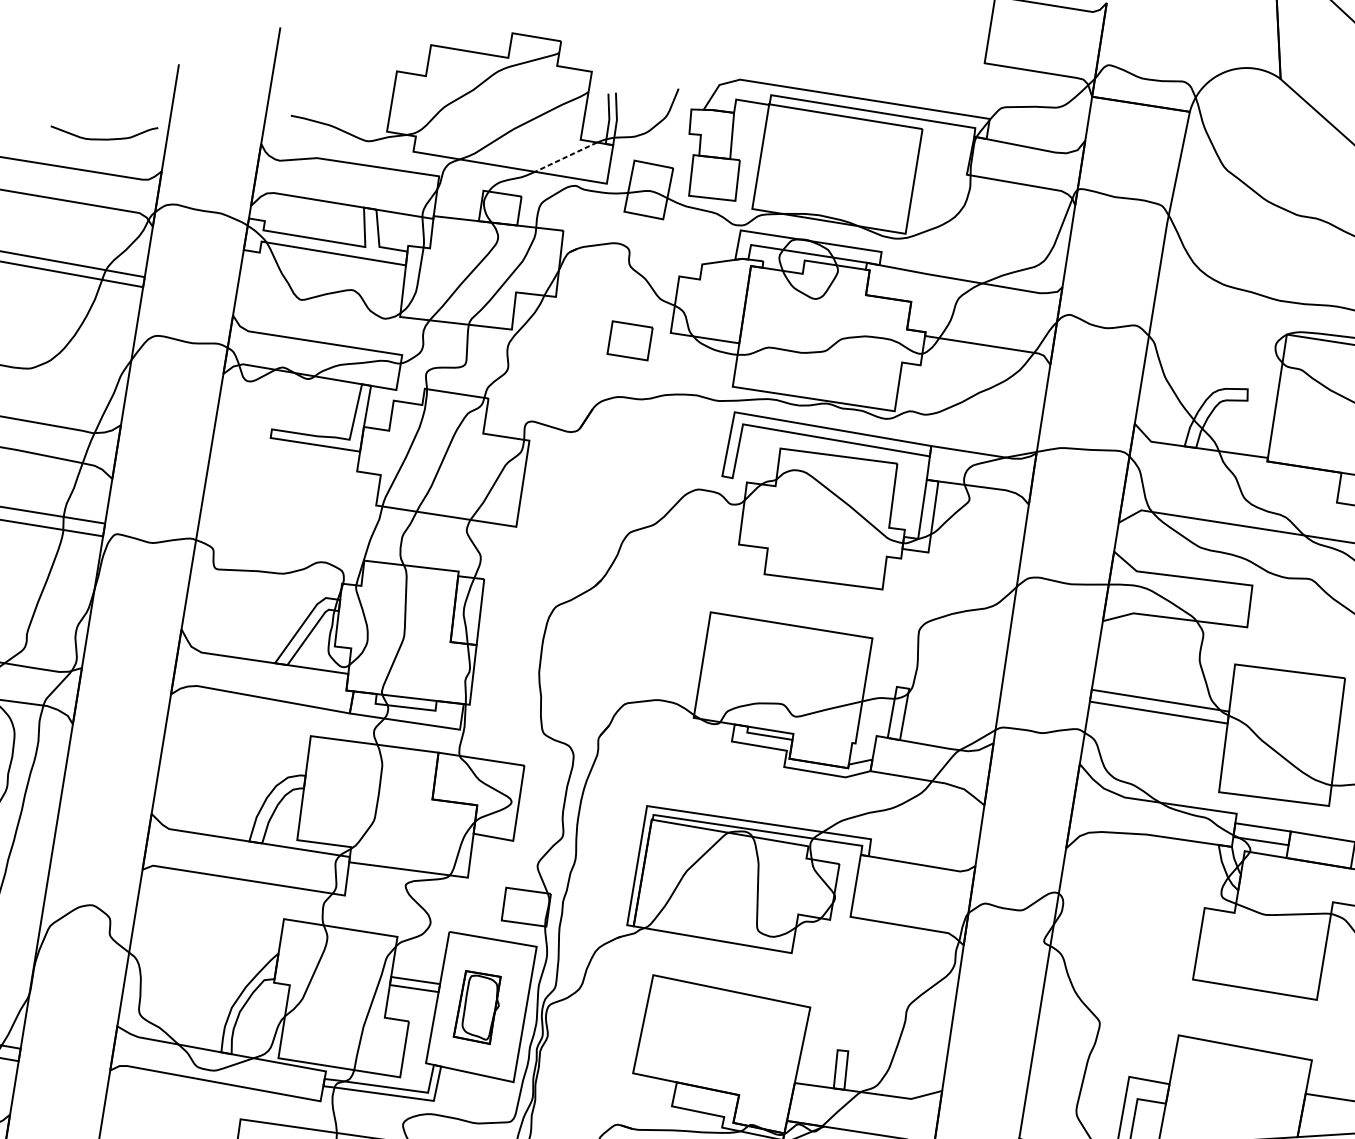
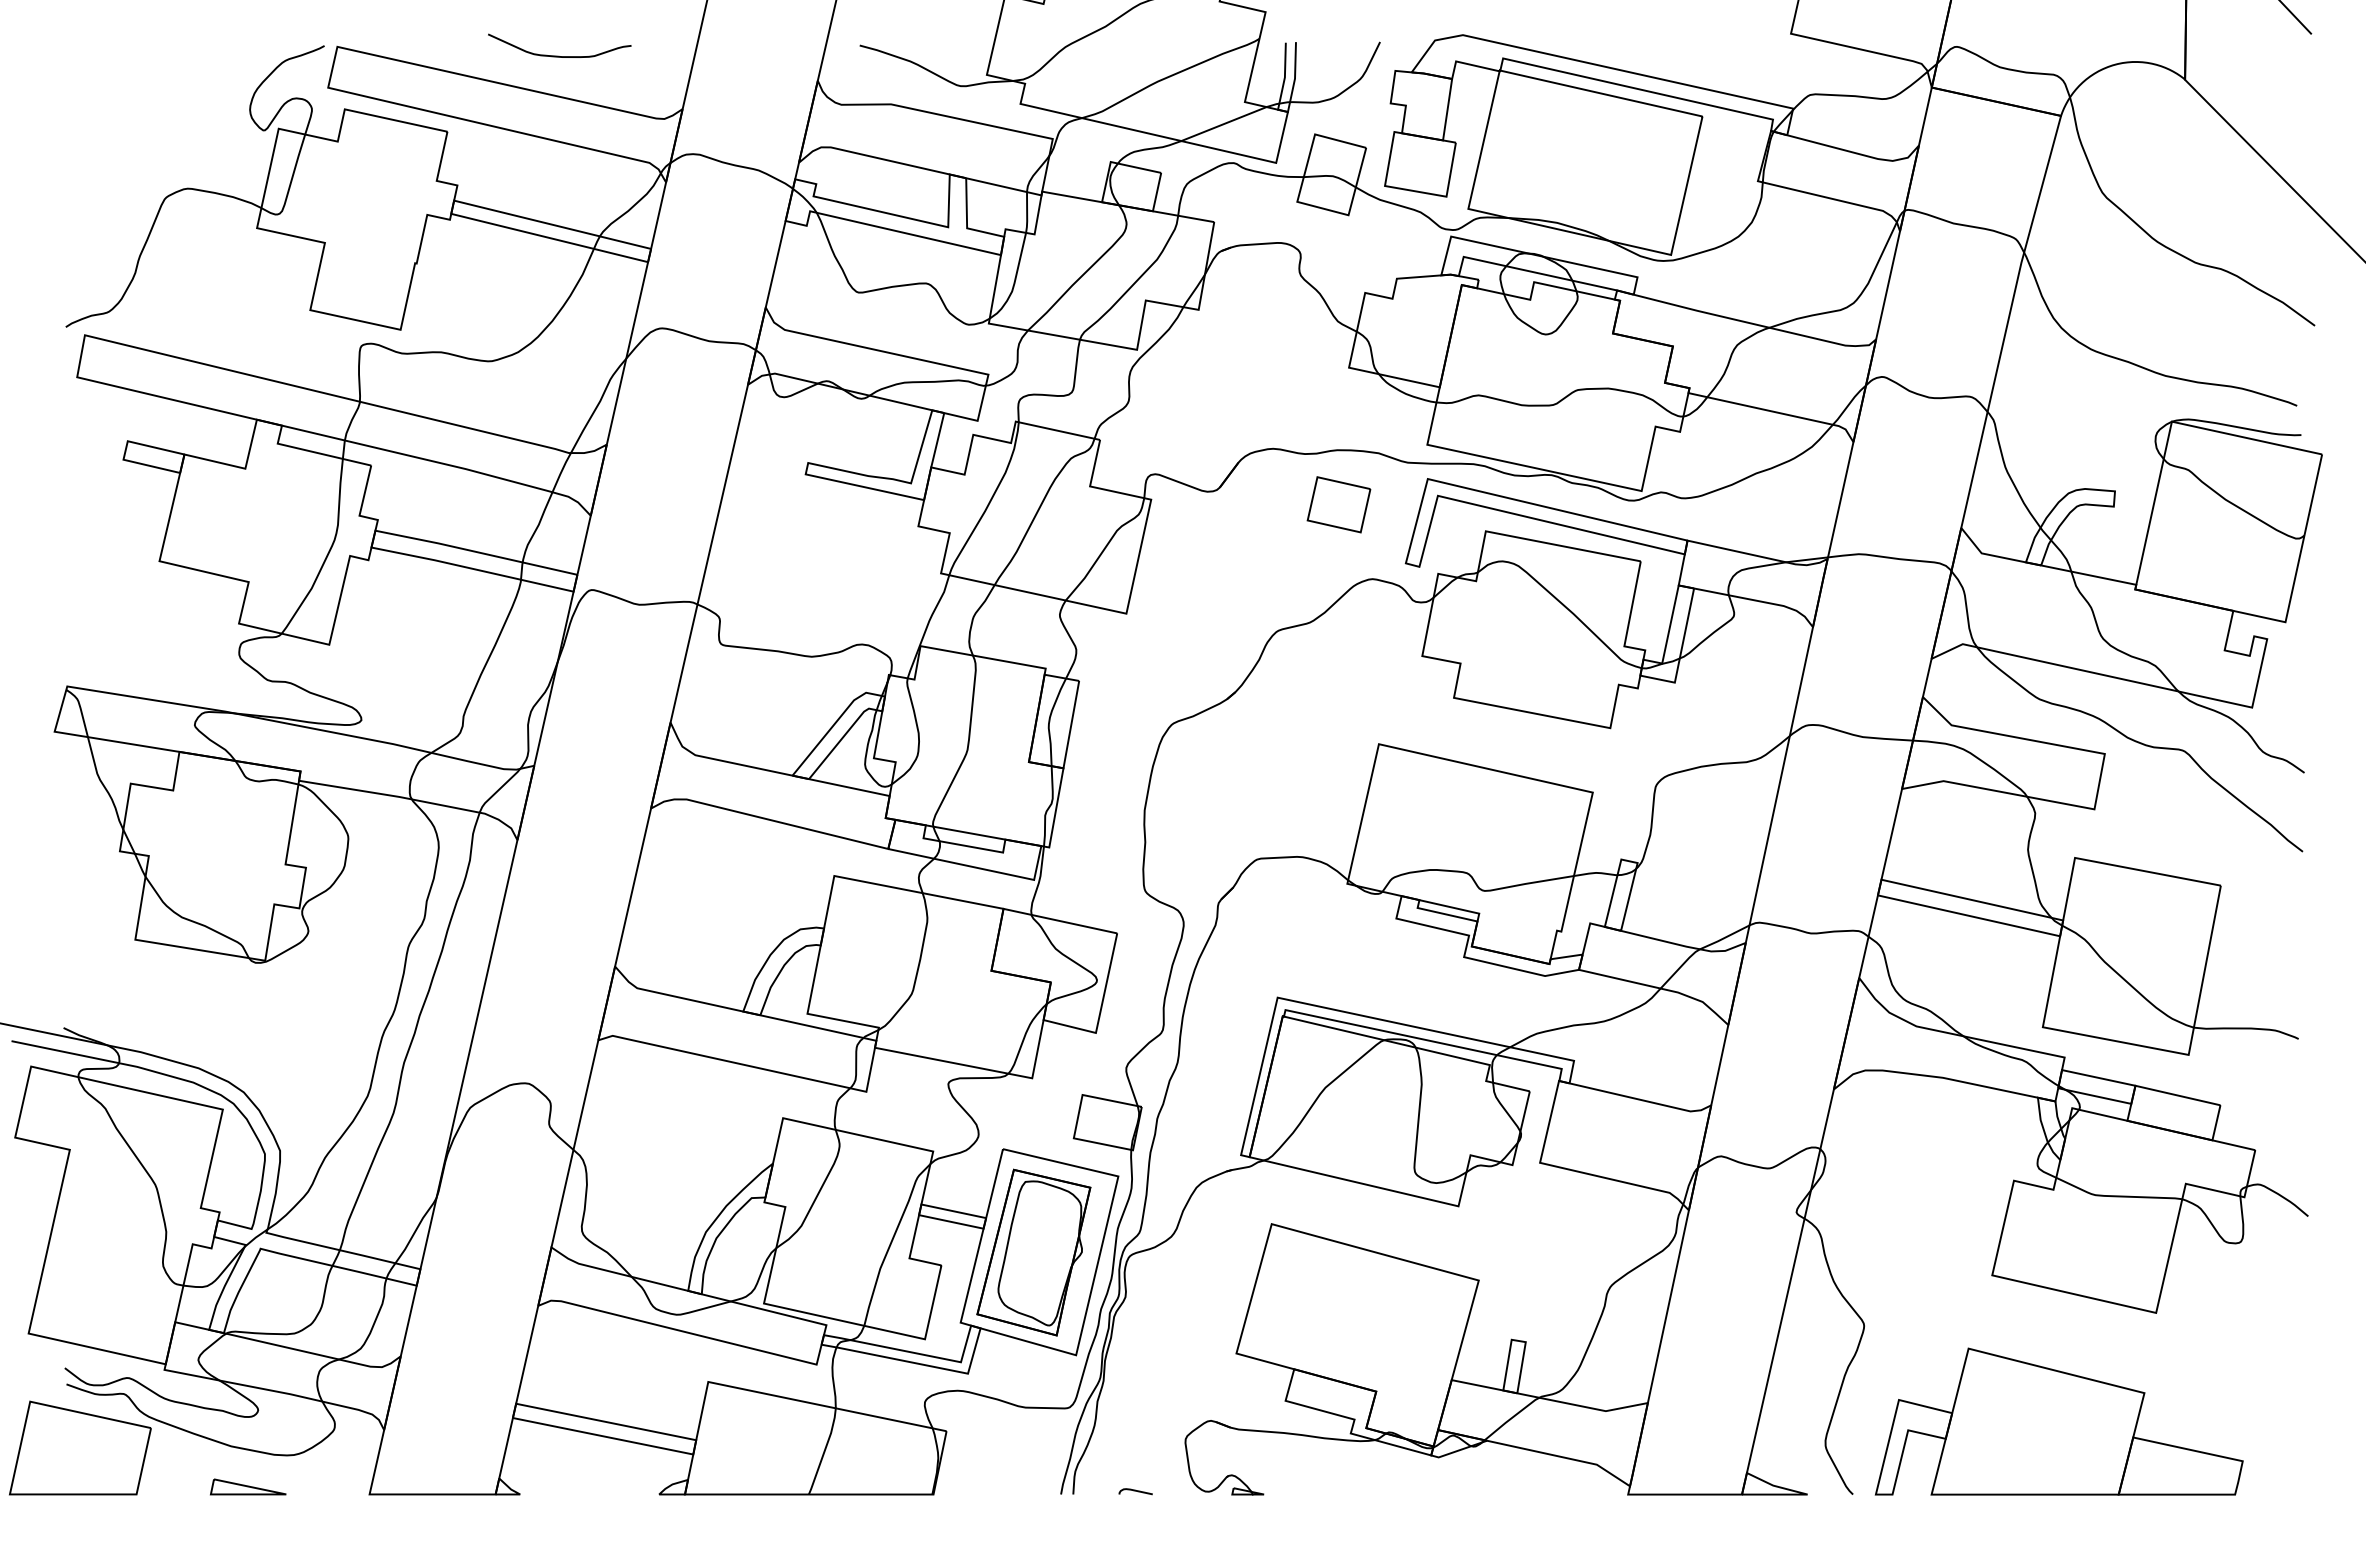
curve: (104, 138) -> (558, 55), moved
line: (565, 157) -> (1223, 124), dashed -> solid
part: (629, 340) -> (1338, 504), moved
part: (477, 1007) -> (1033, 1252), size x1.67

